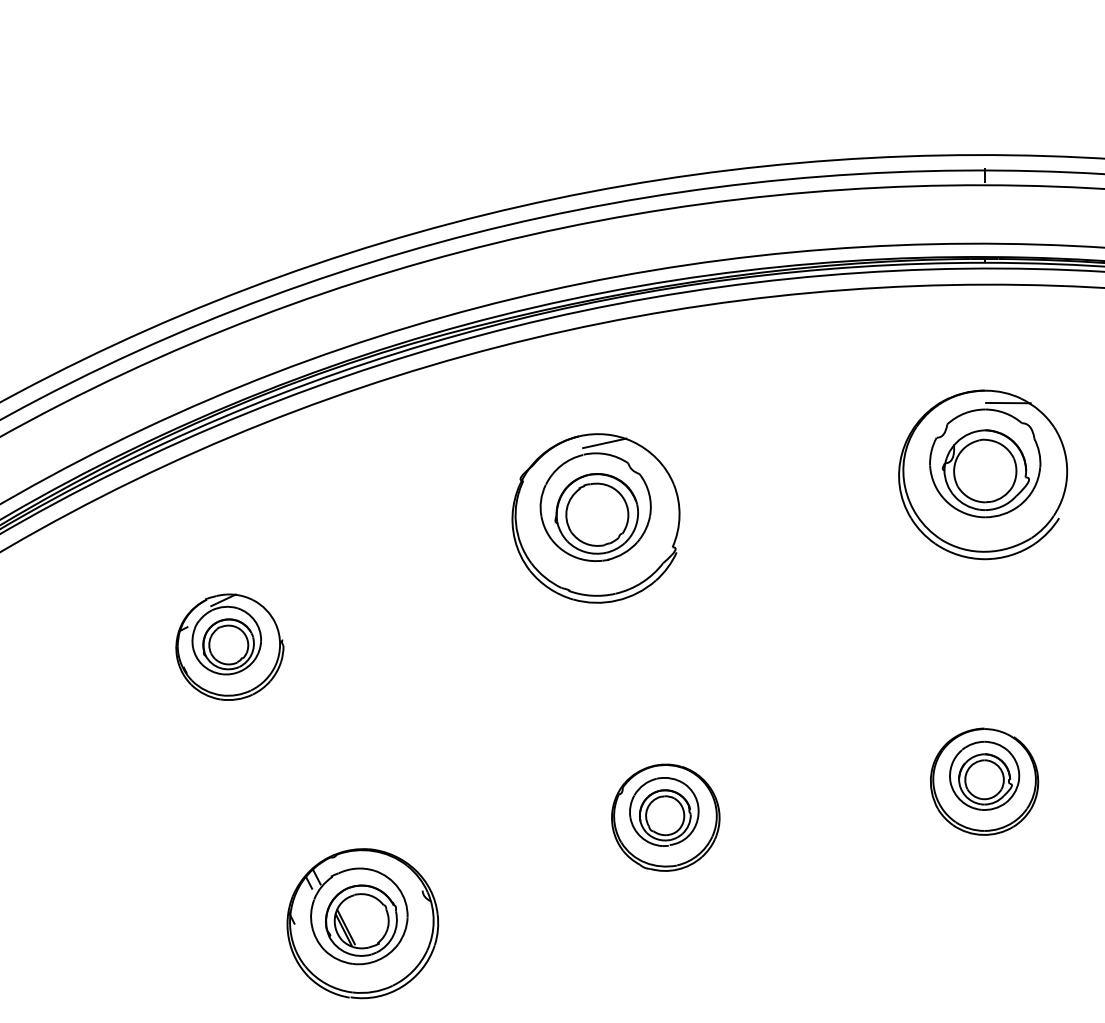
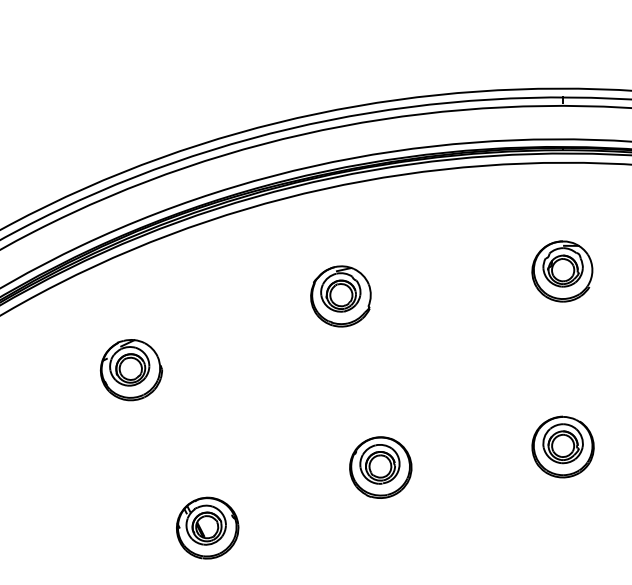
part: (983, 474) -> (562, 271), size x0.62
part: (595, 518) -> (340, 296), size x0.62
part: (362, 922) -> (207, 527), size x0.71

